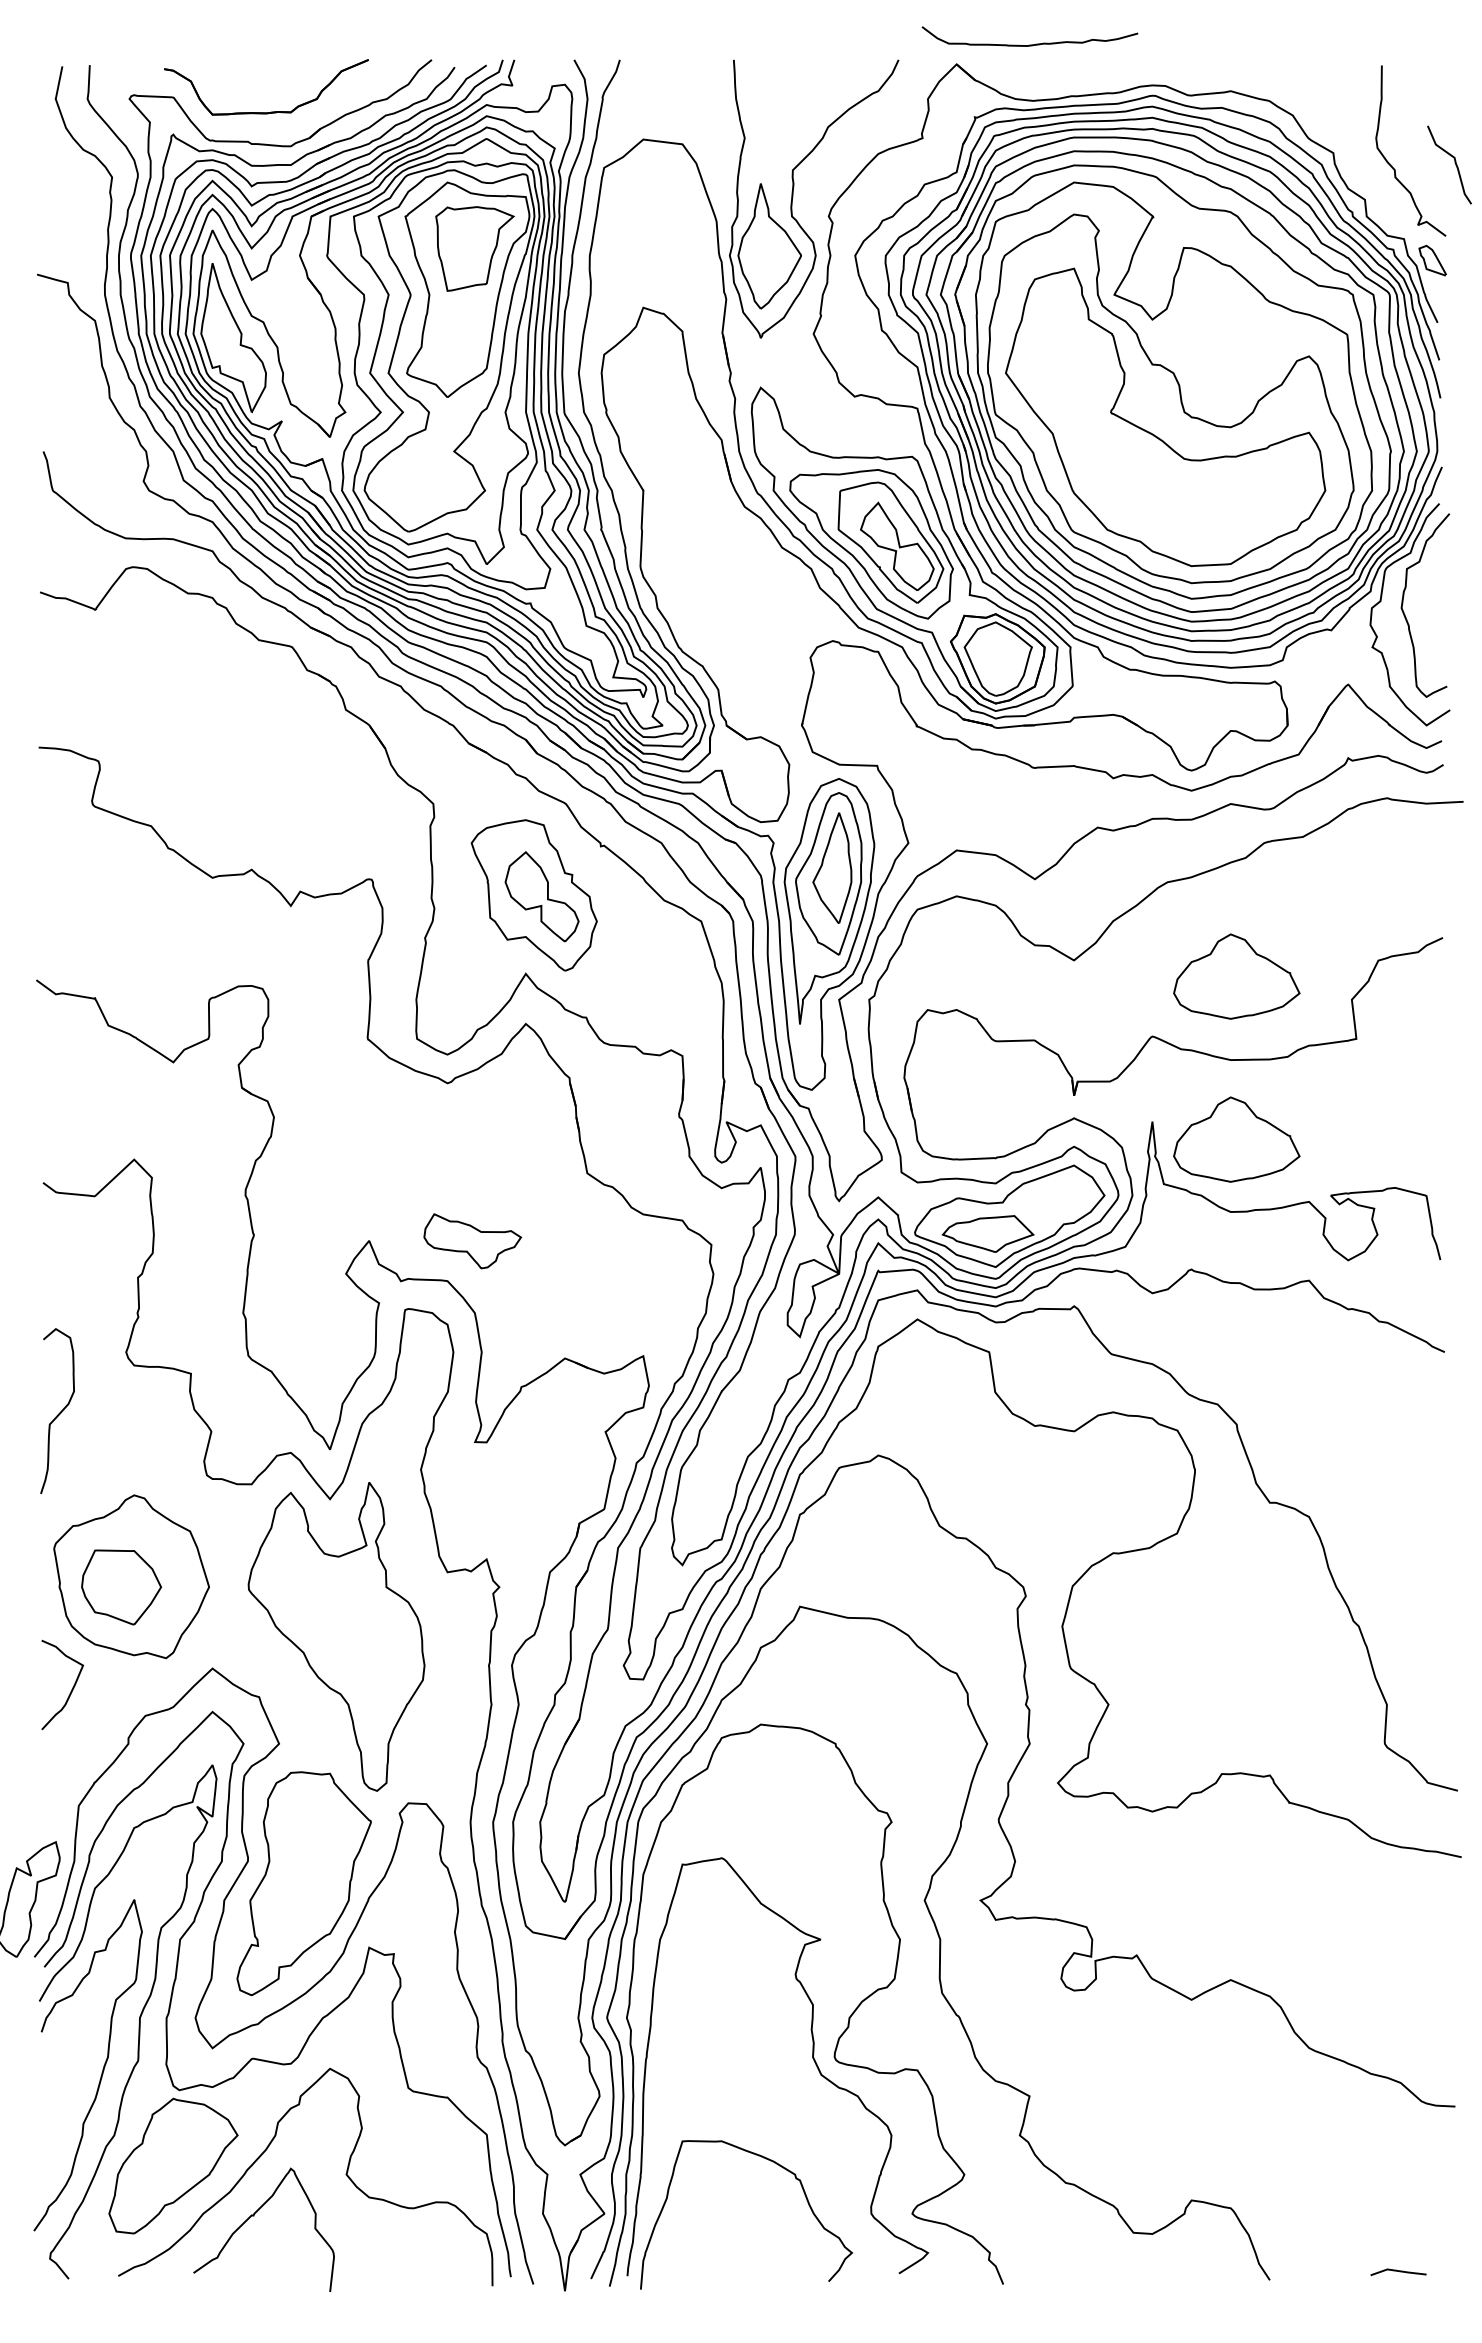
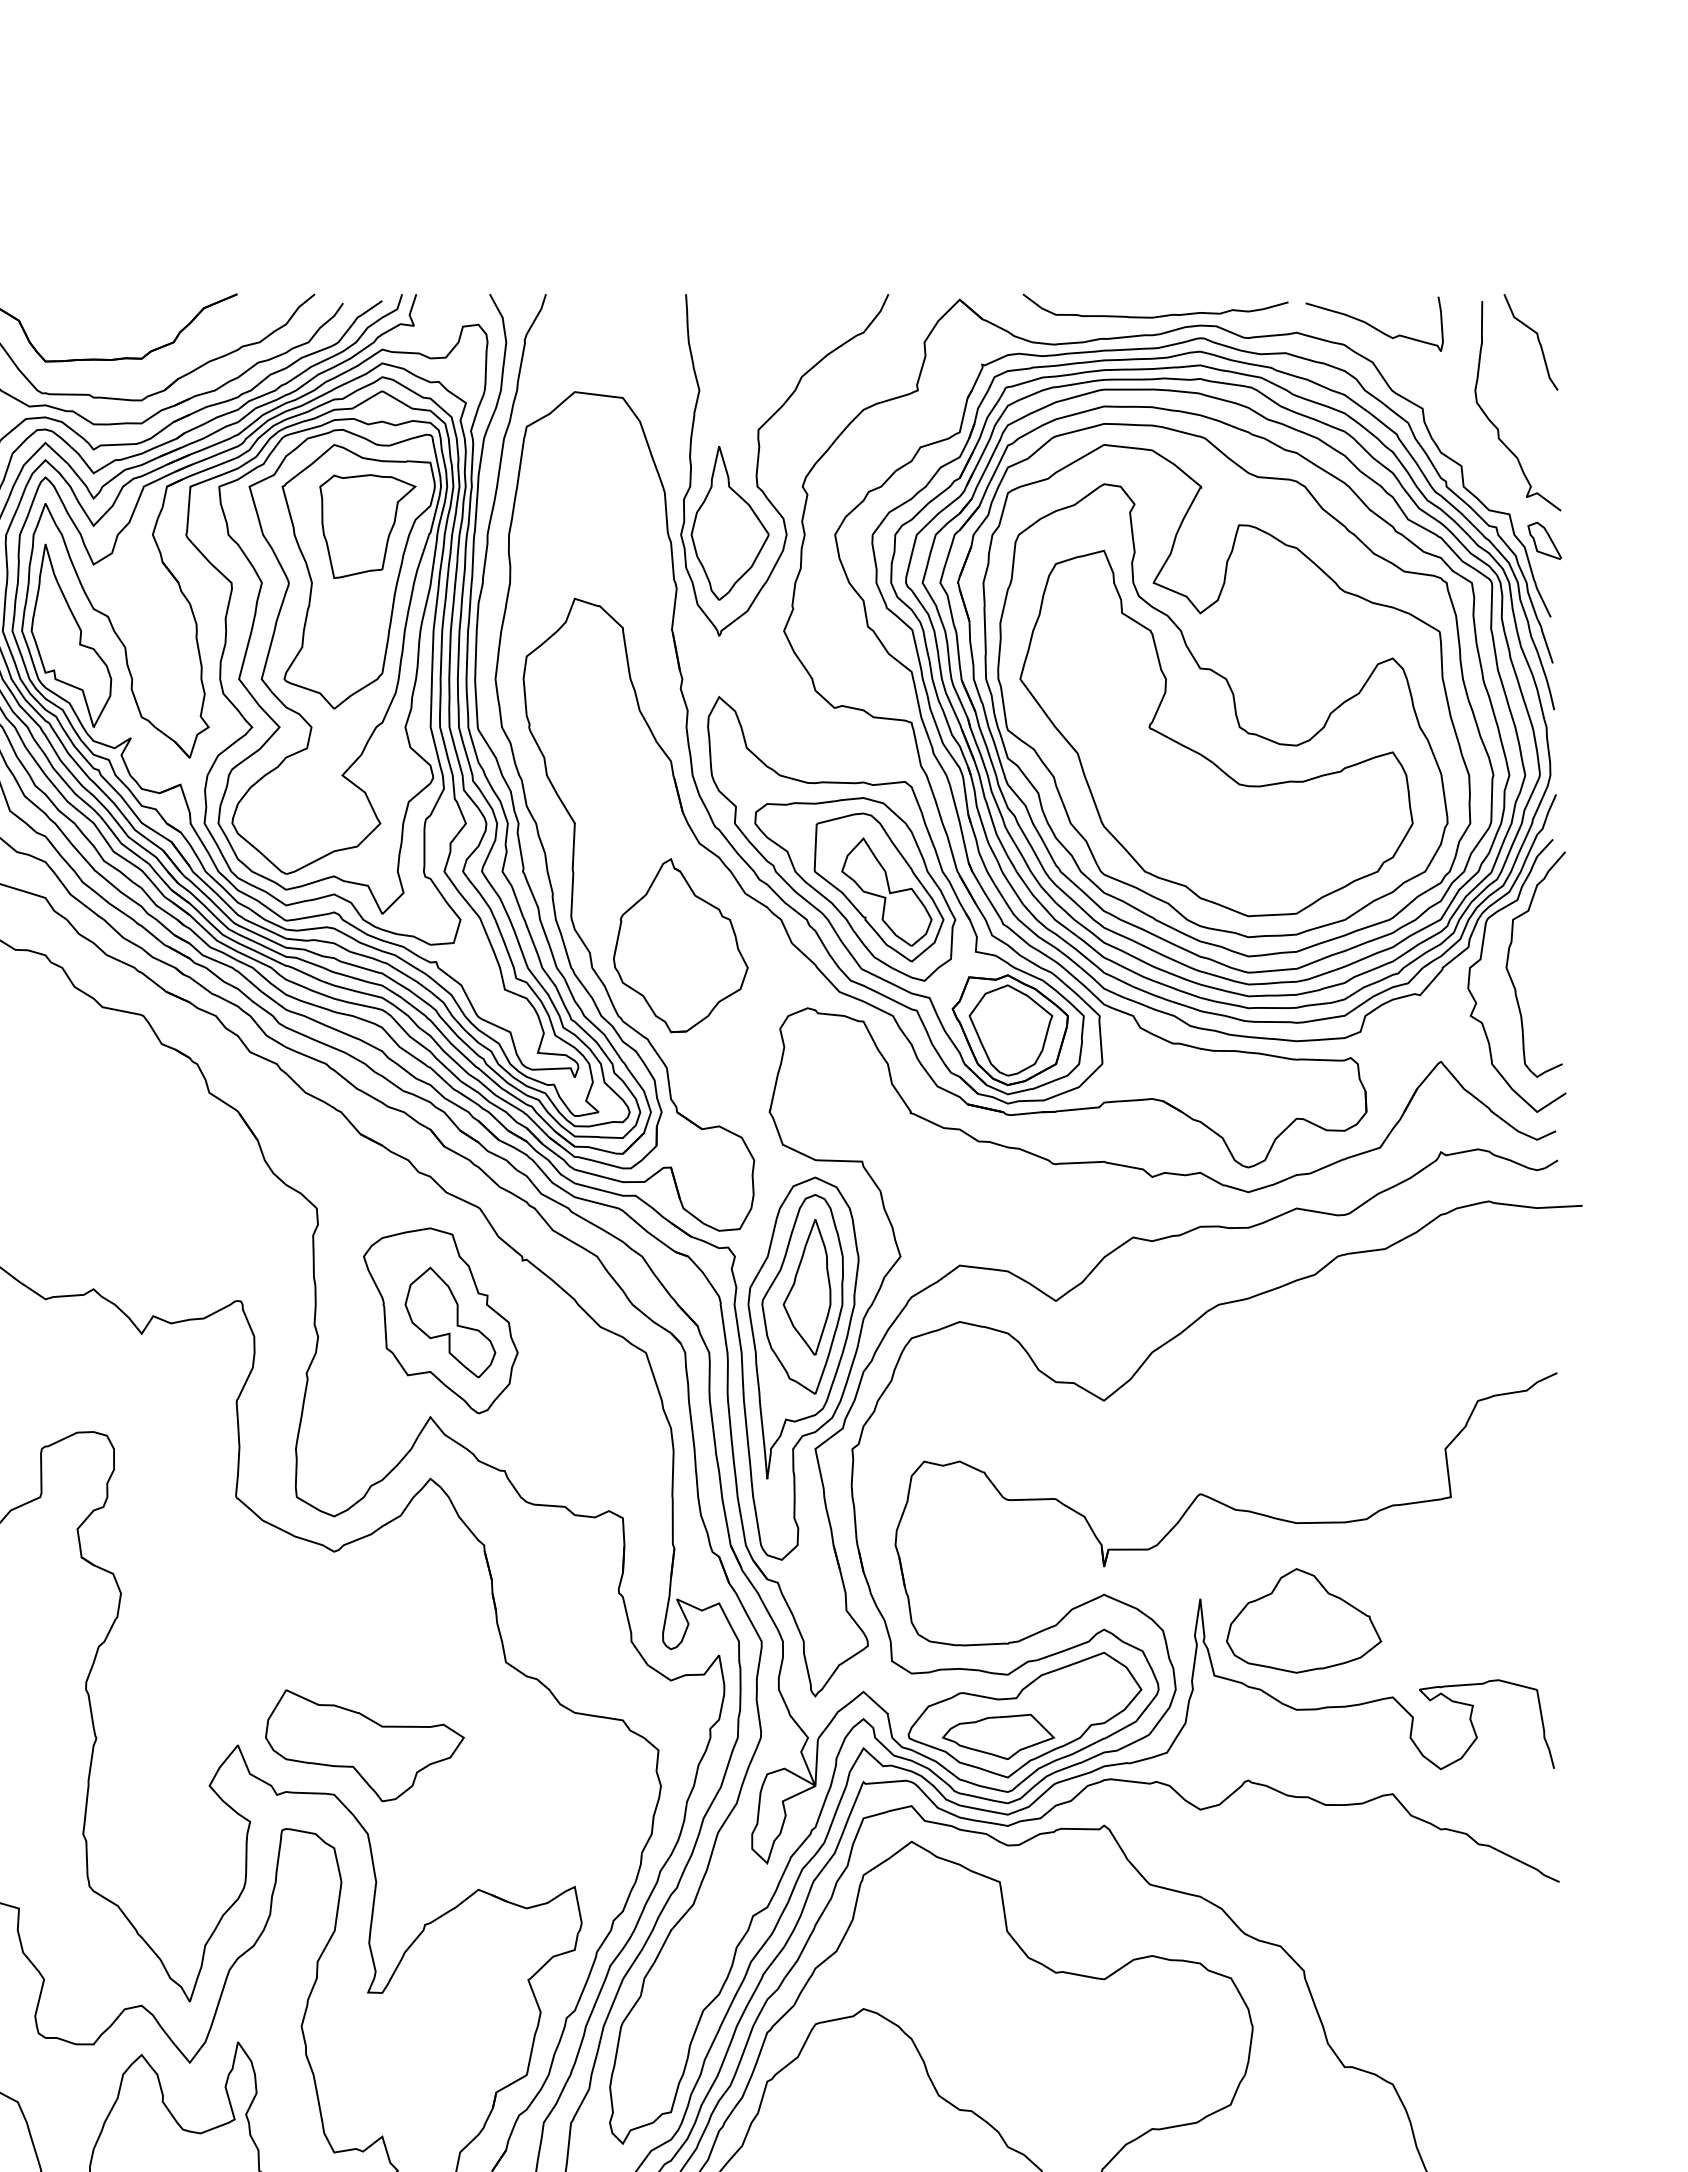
curve: (1029, 44) -> (1154, 315), moved
curve: (1293, 85) -> (1373, 325), added
curve: (1454, 162) -> (1537, 339), moved
part: (729, 589) -> (680, 944), added
part: (1236, 976) -> (1303, 1420), removed
part: (472, 1241) -> (364, 1746), size x1.67

